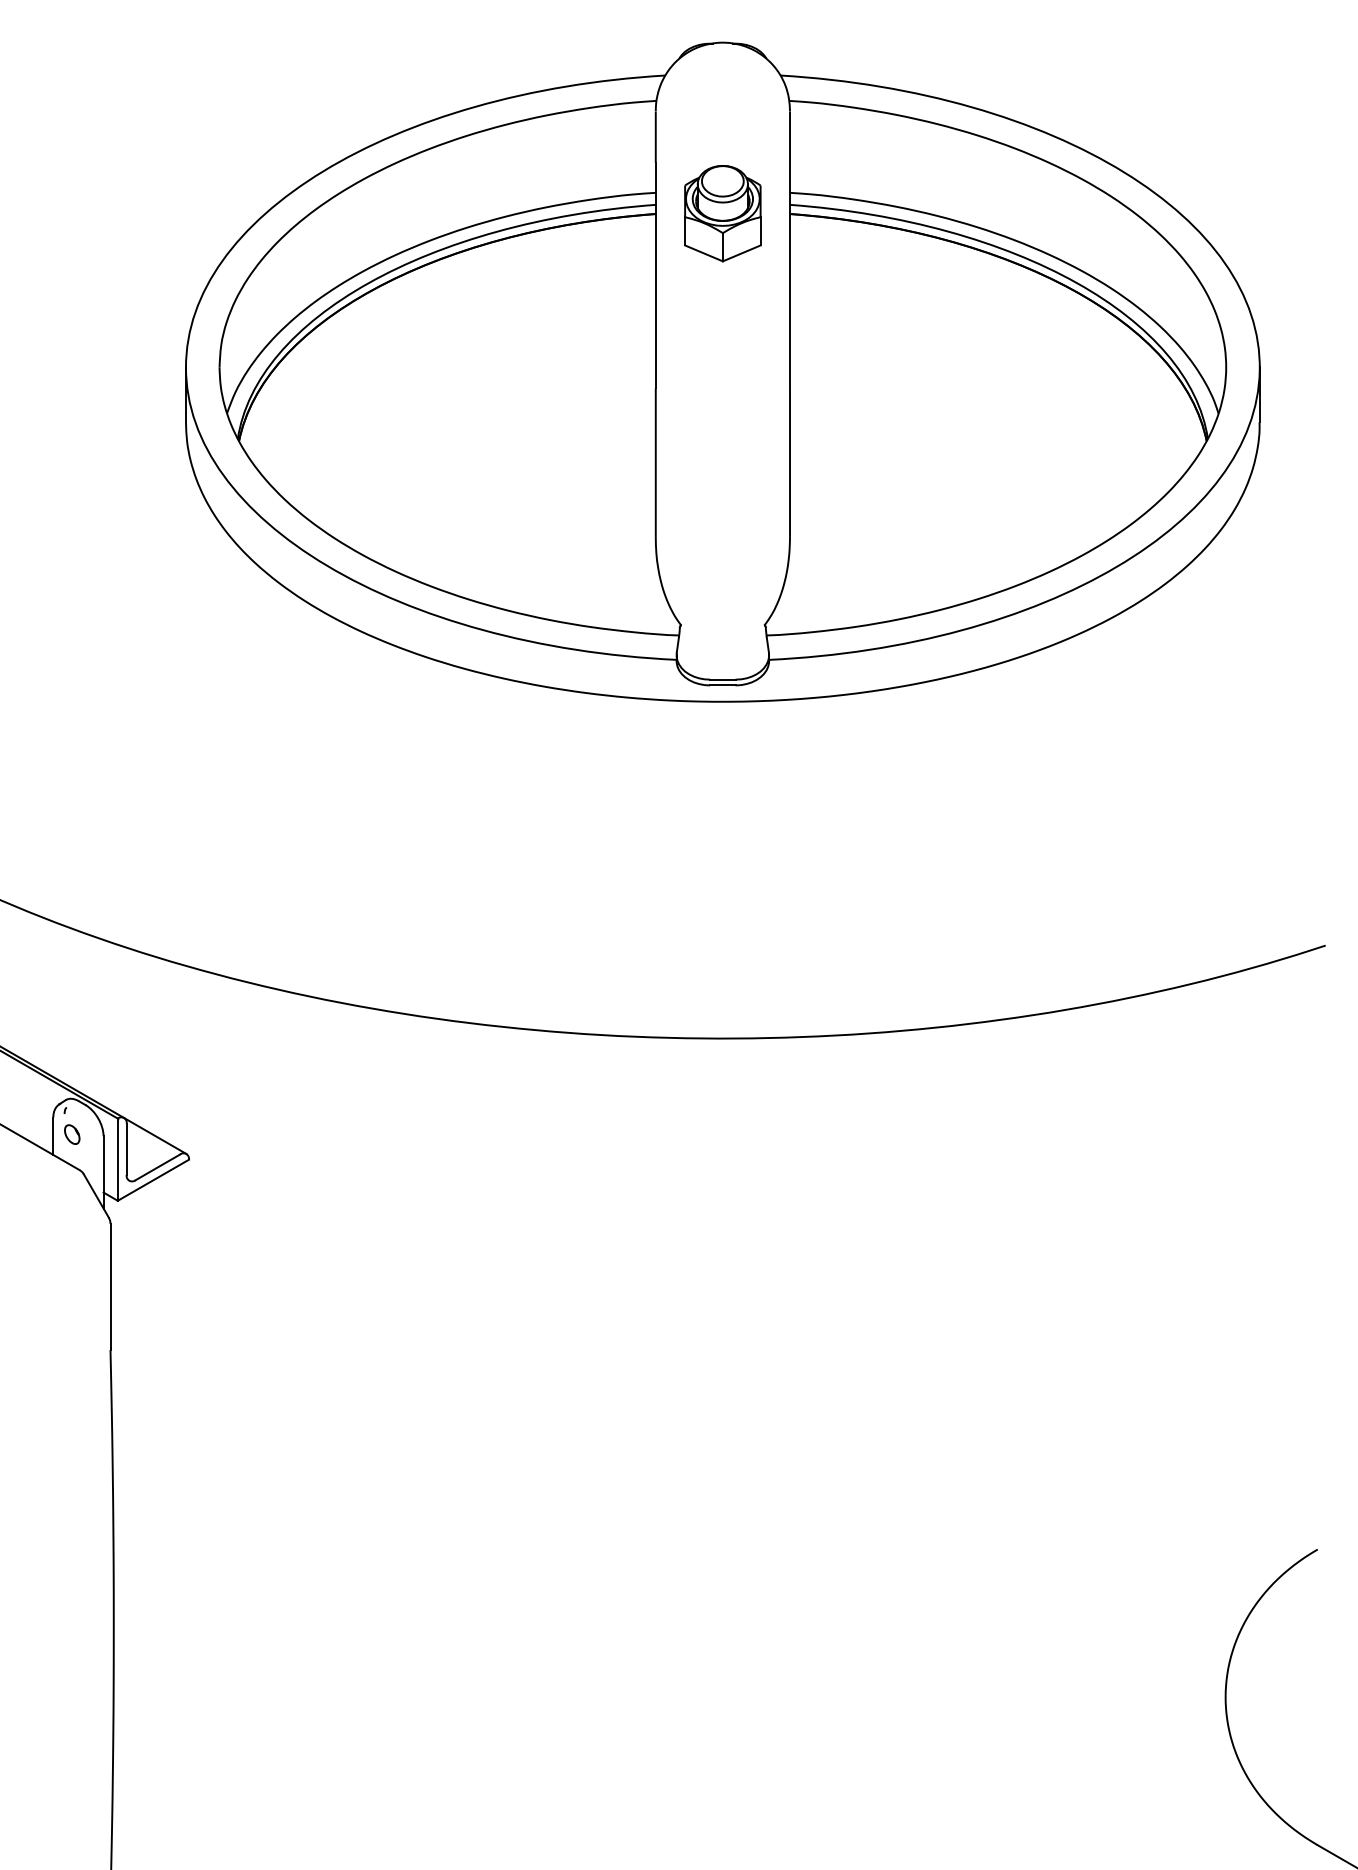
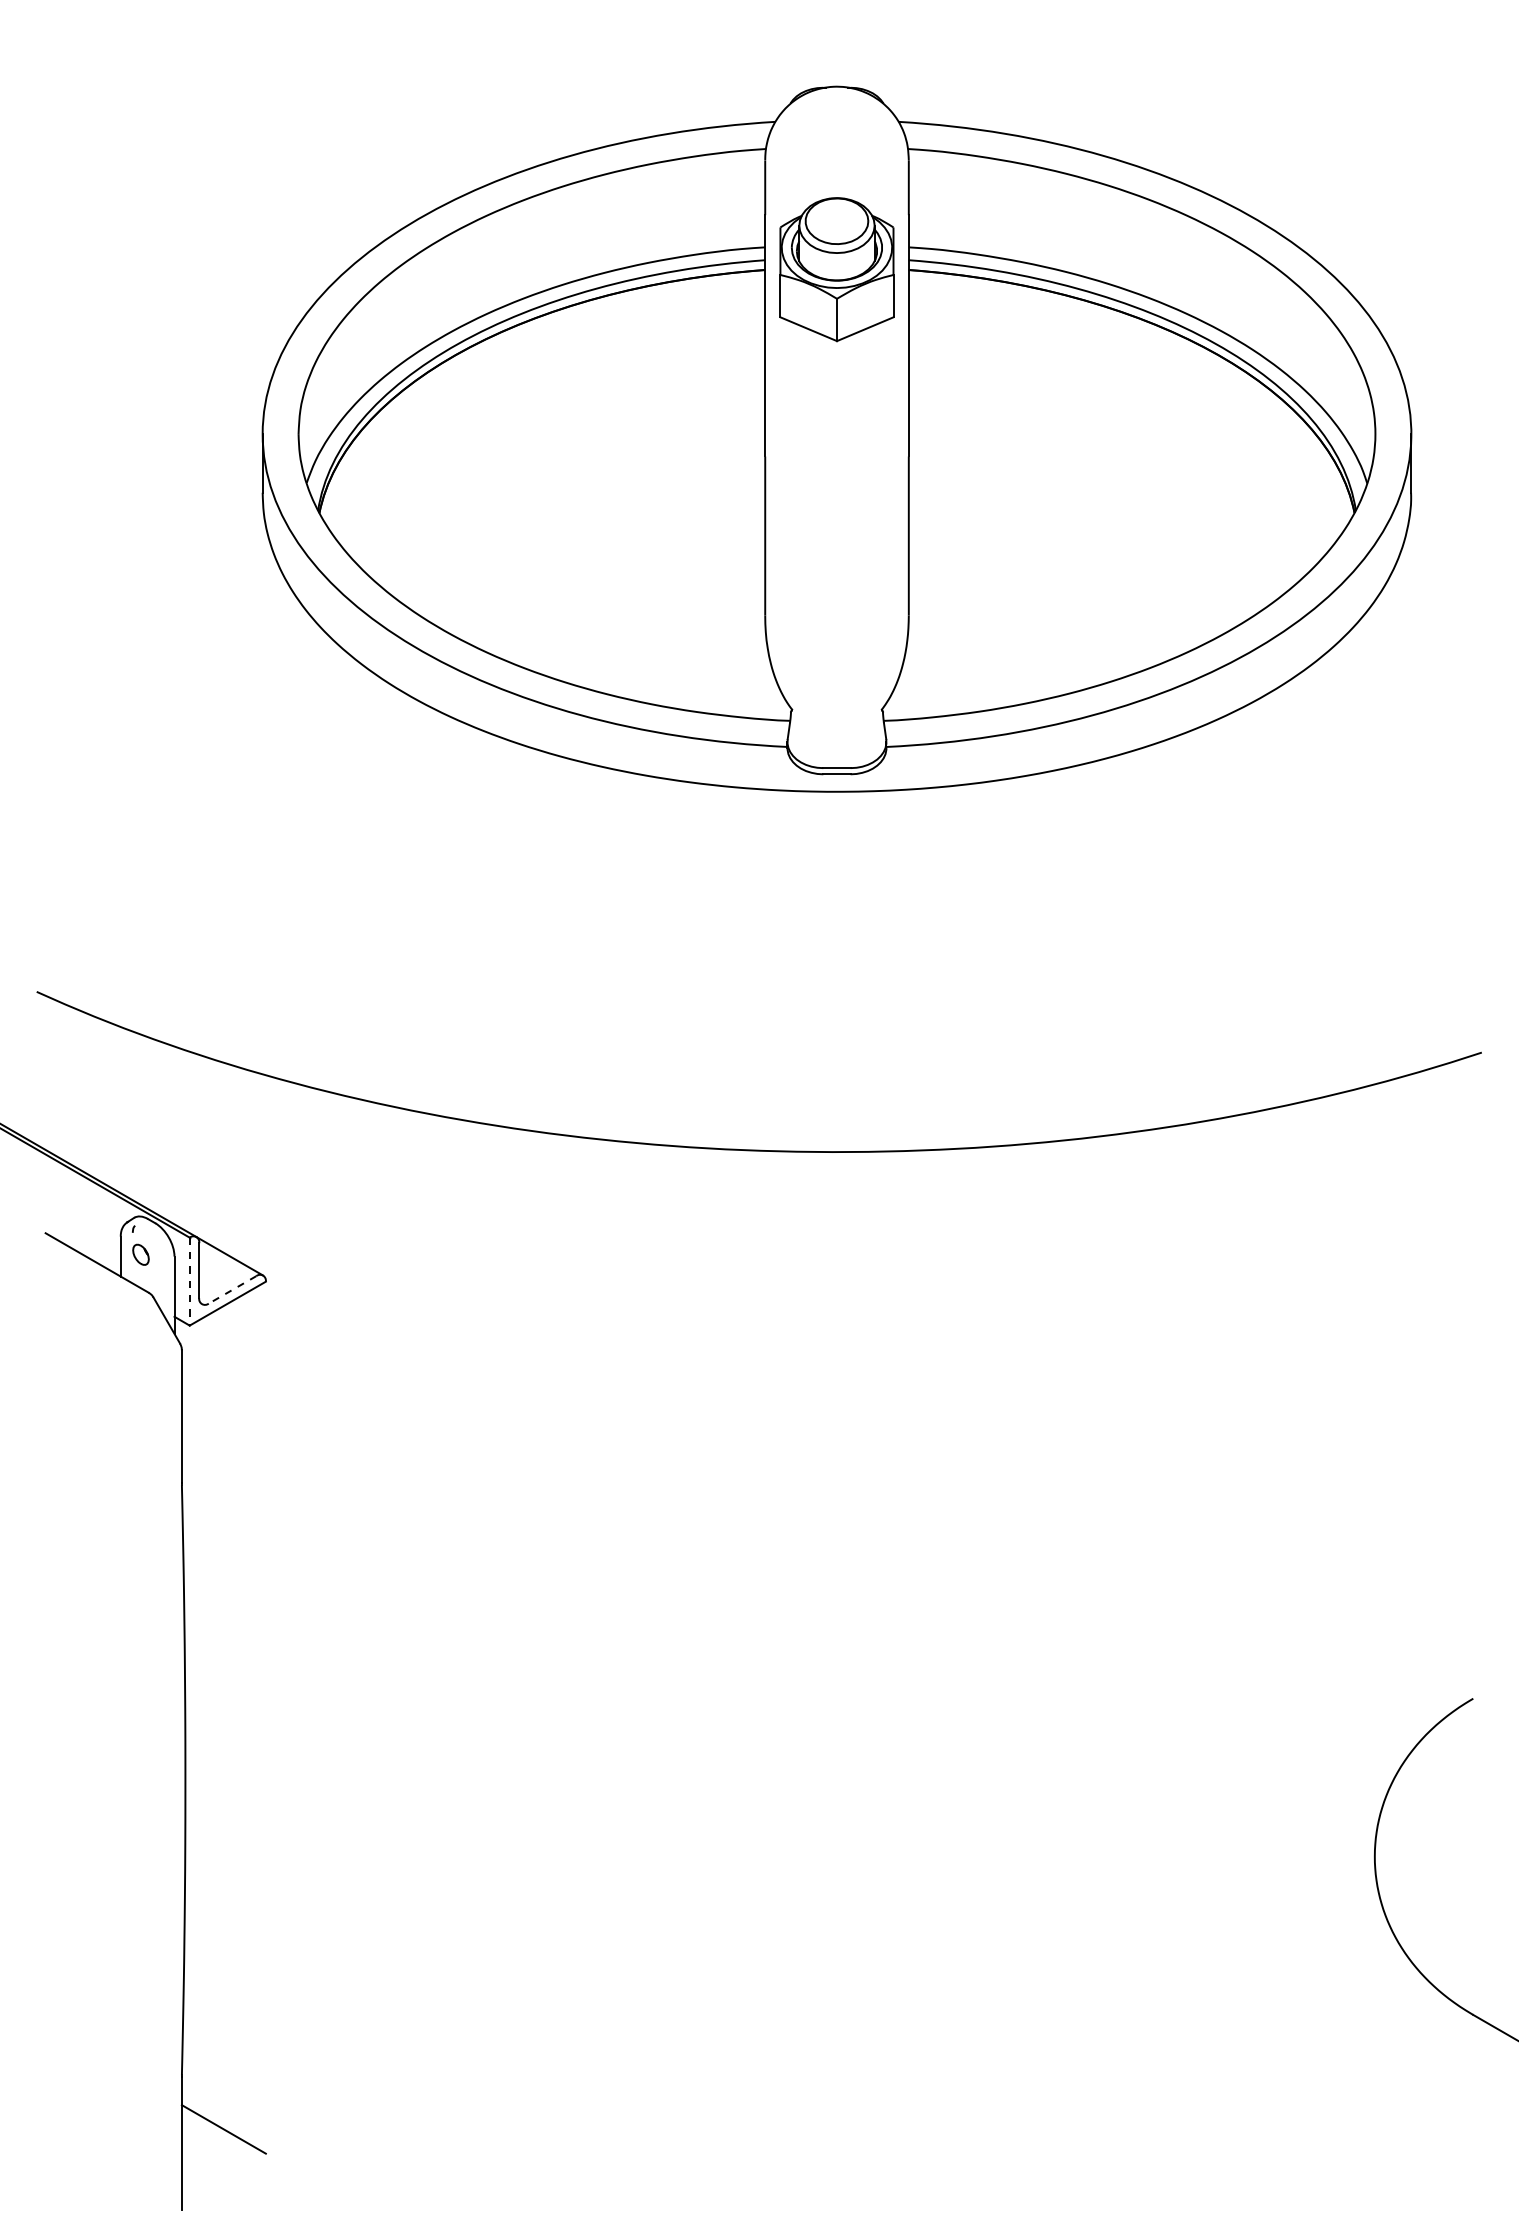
part: (722, 213) -> (836, 269), size x1.4
line: (117, 1159) -> (189, 1281), solid -> dashed
line: (157, 1167) -> (232, 1290), solid -> dashed

